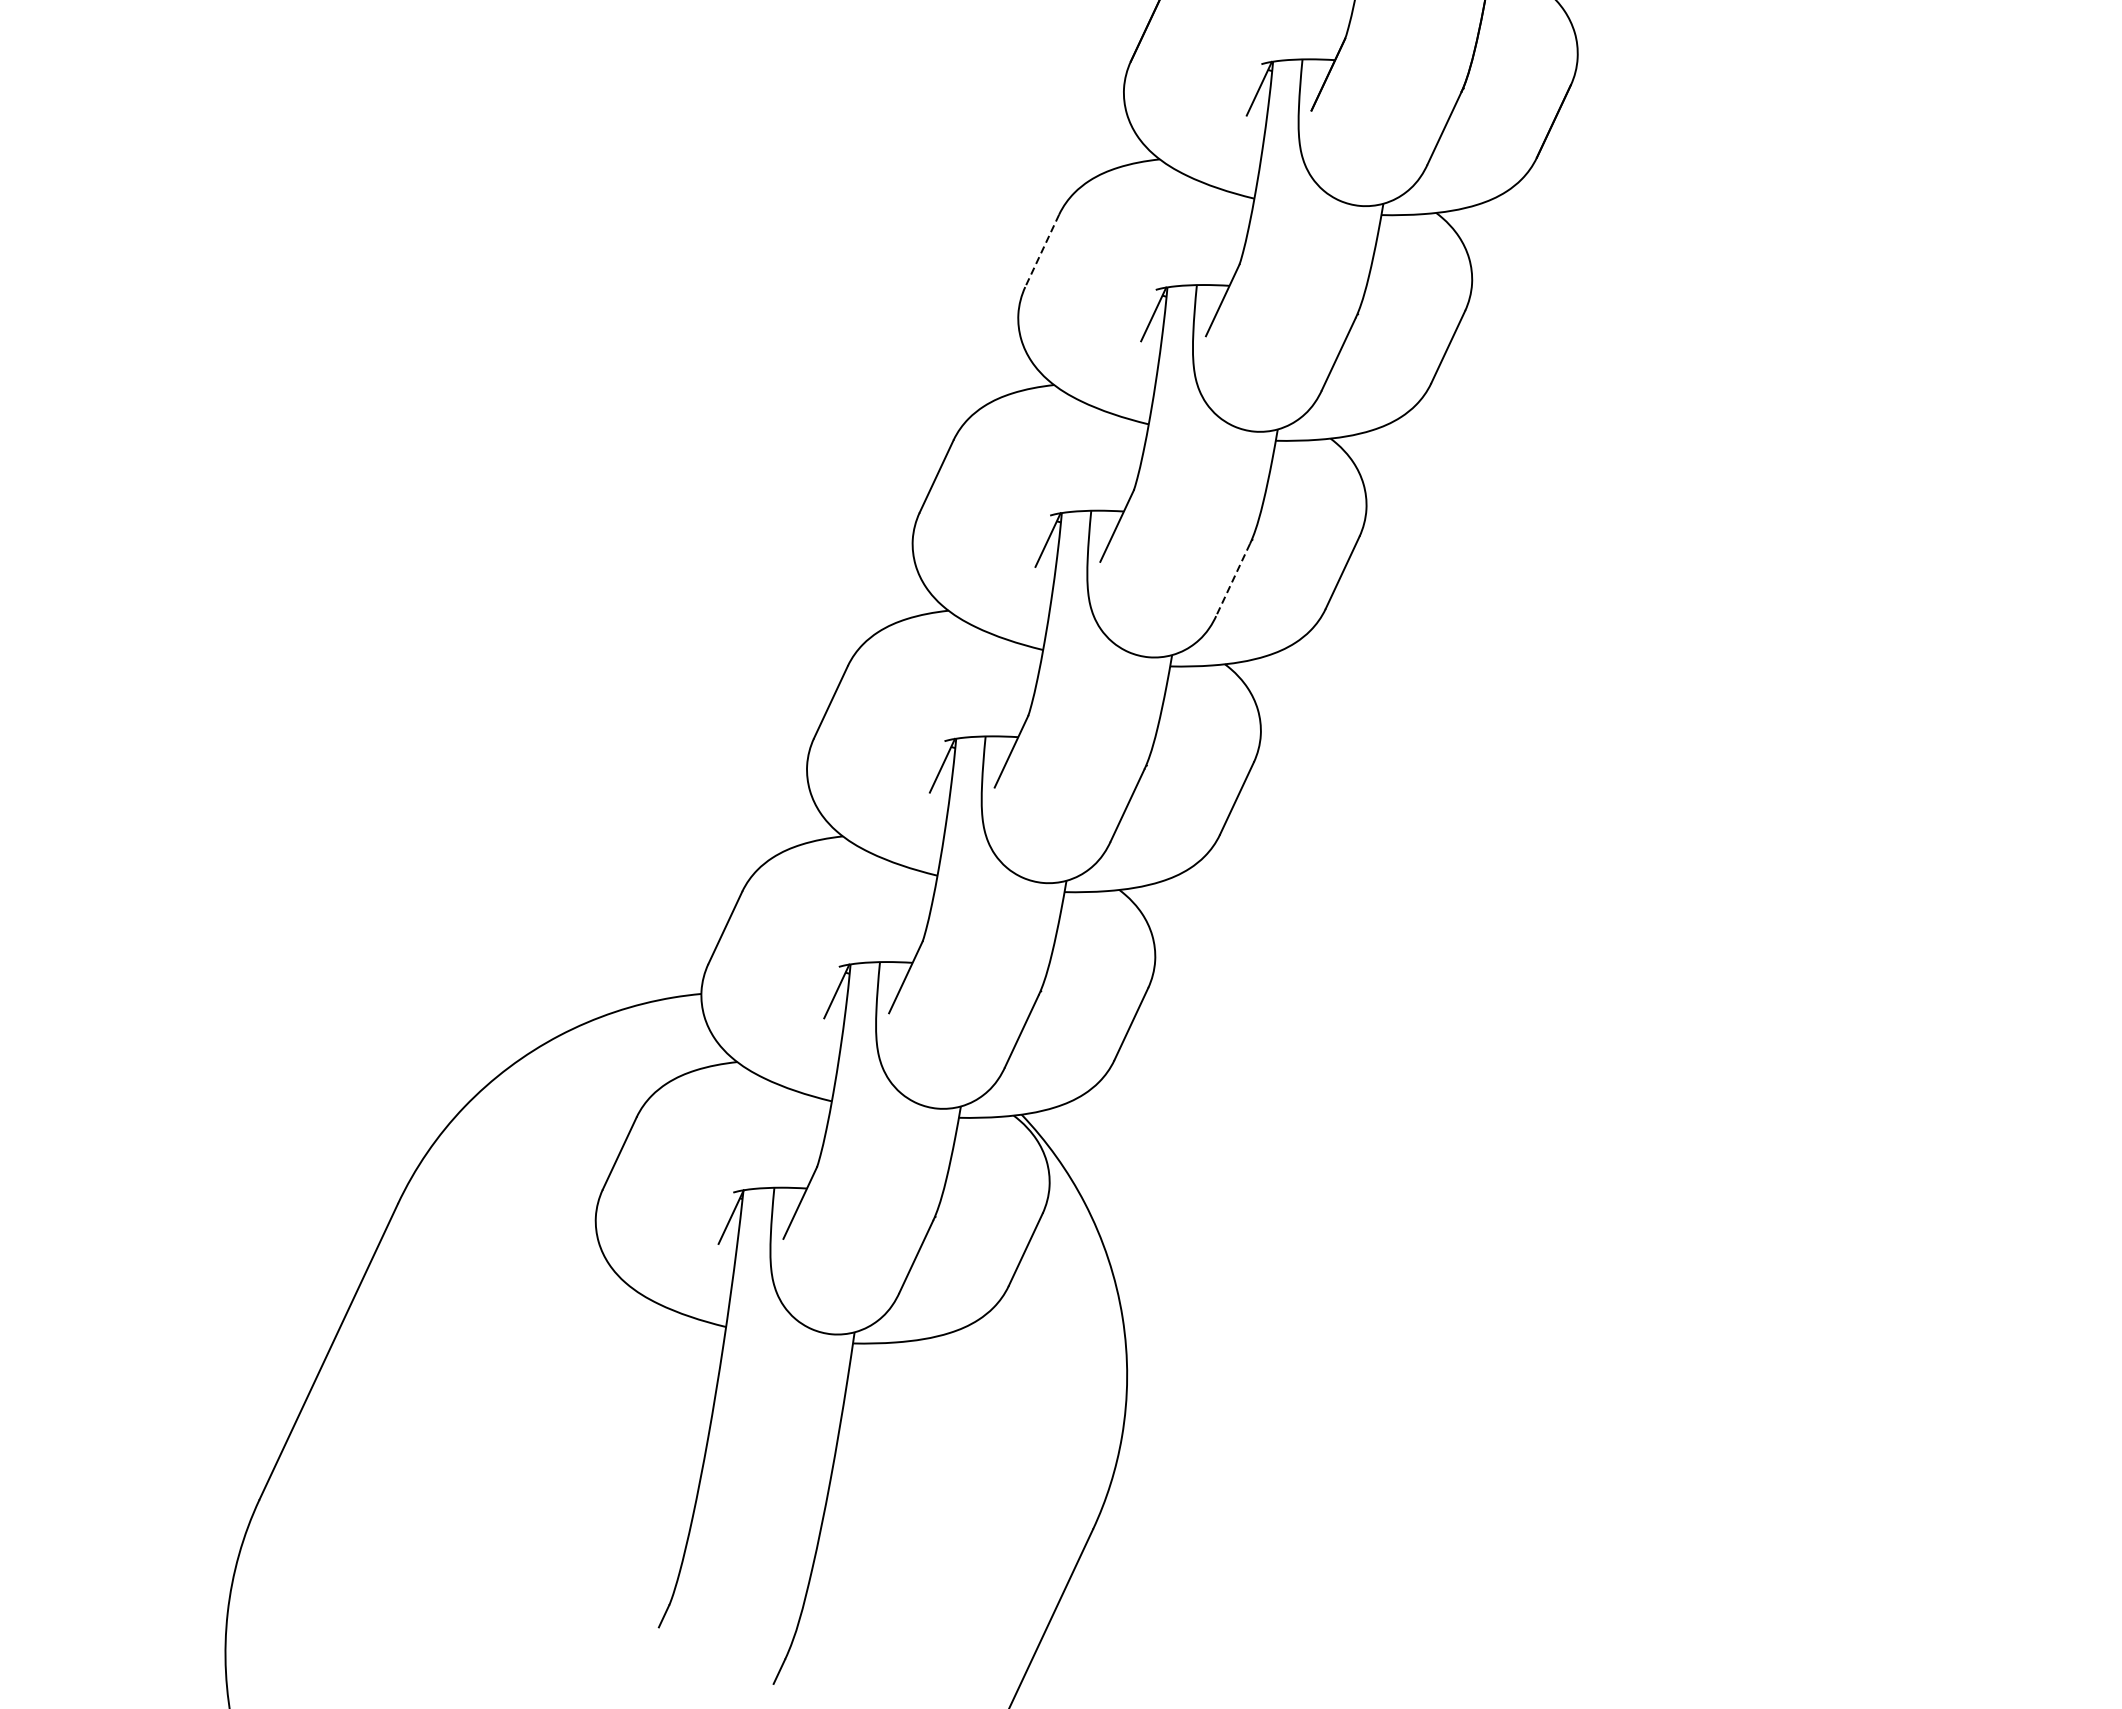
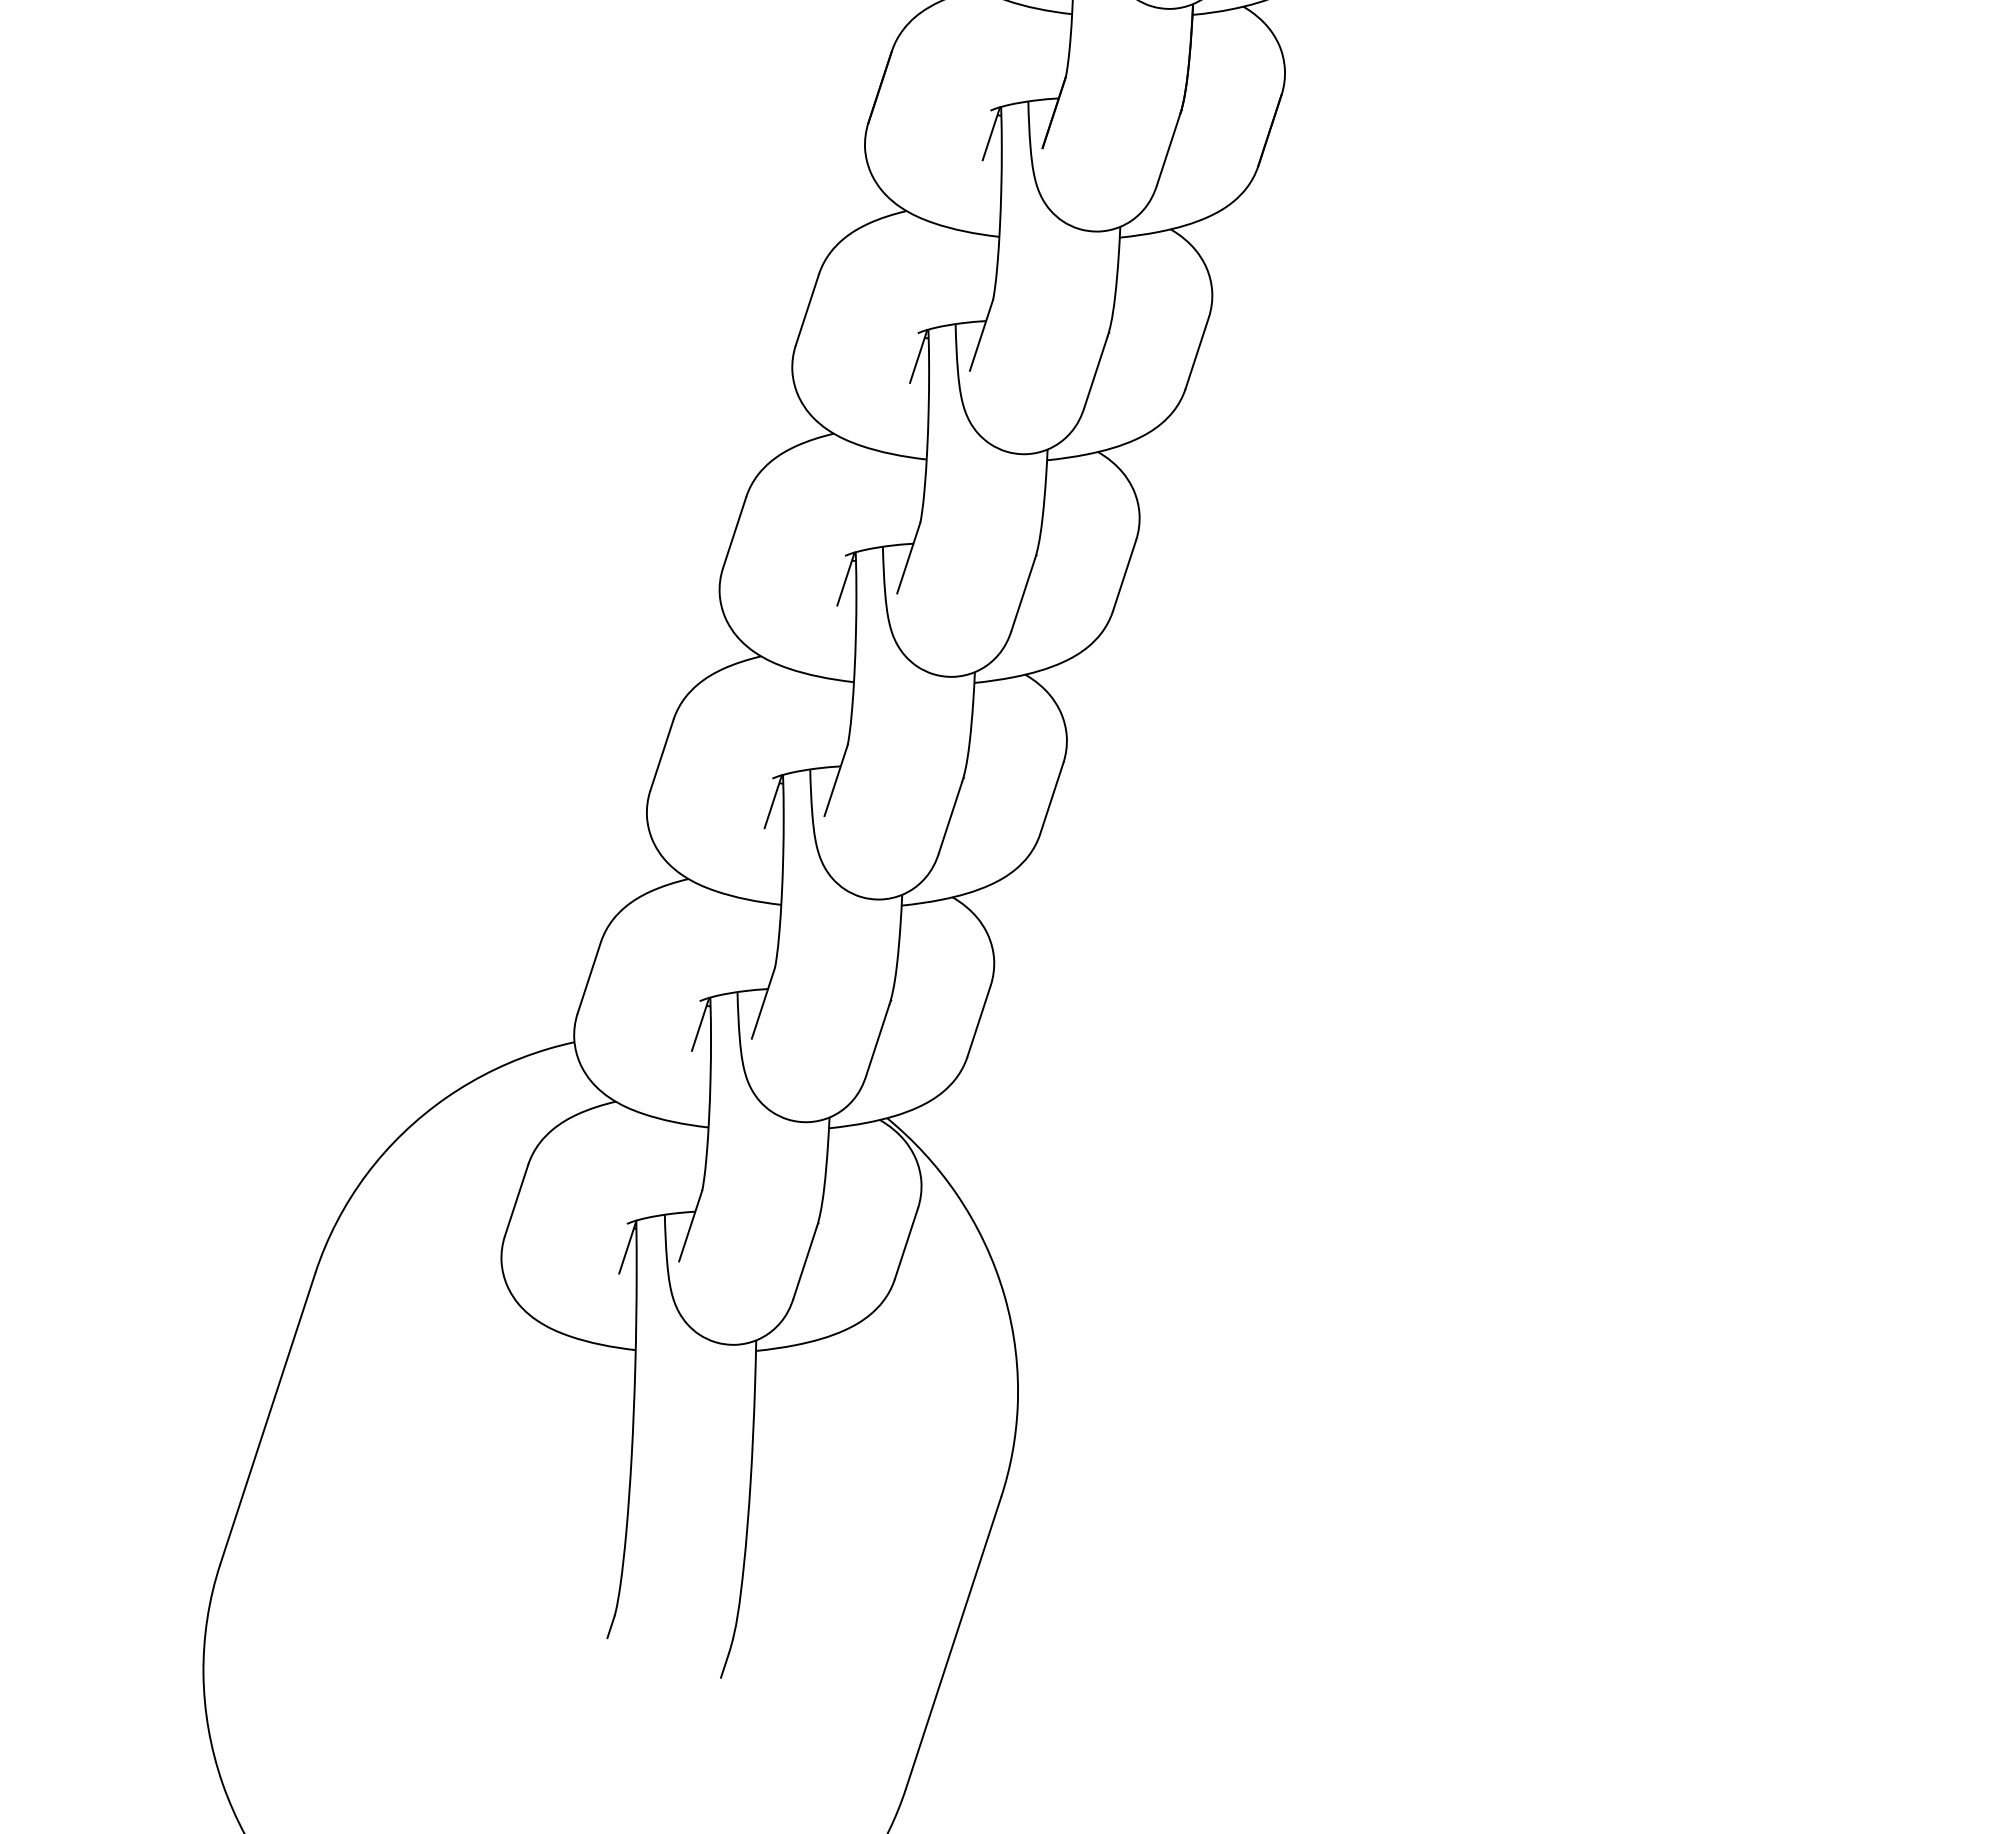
line: (1042, 250) -> (807, 309), dashed -> solid
line: (1233, 580) -> (1023, 595), dashed -> solid

